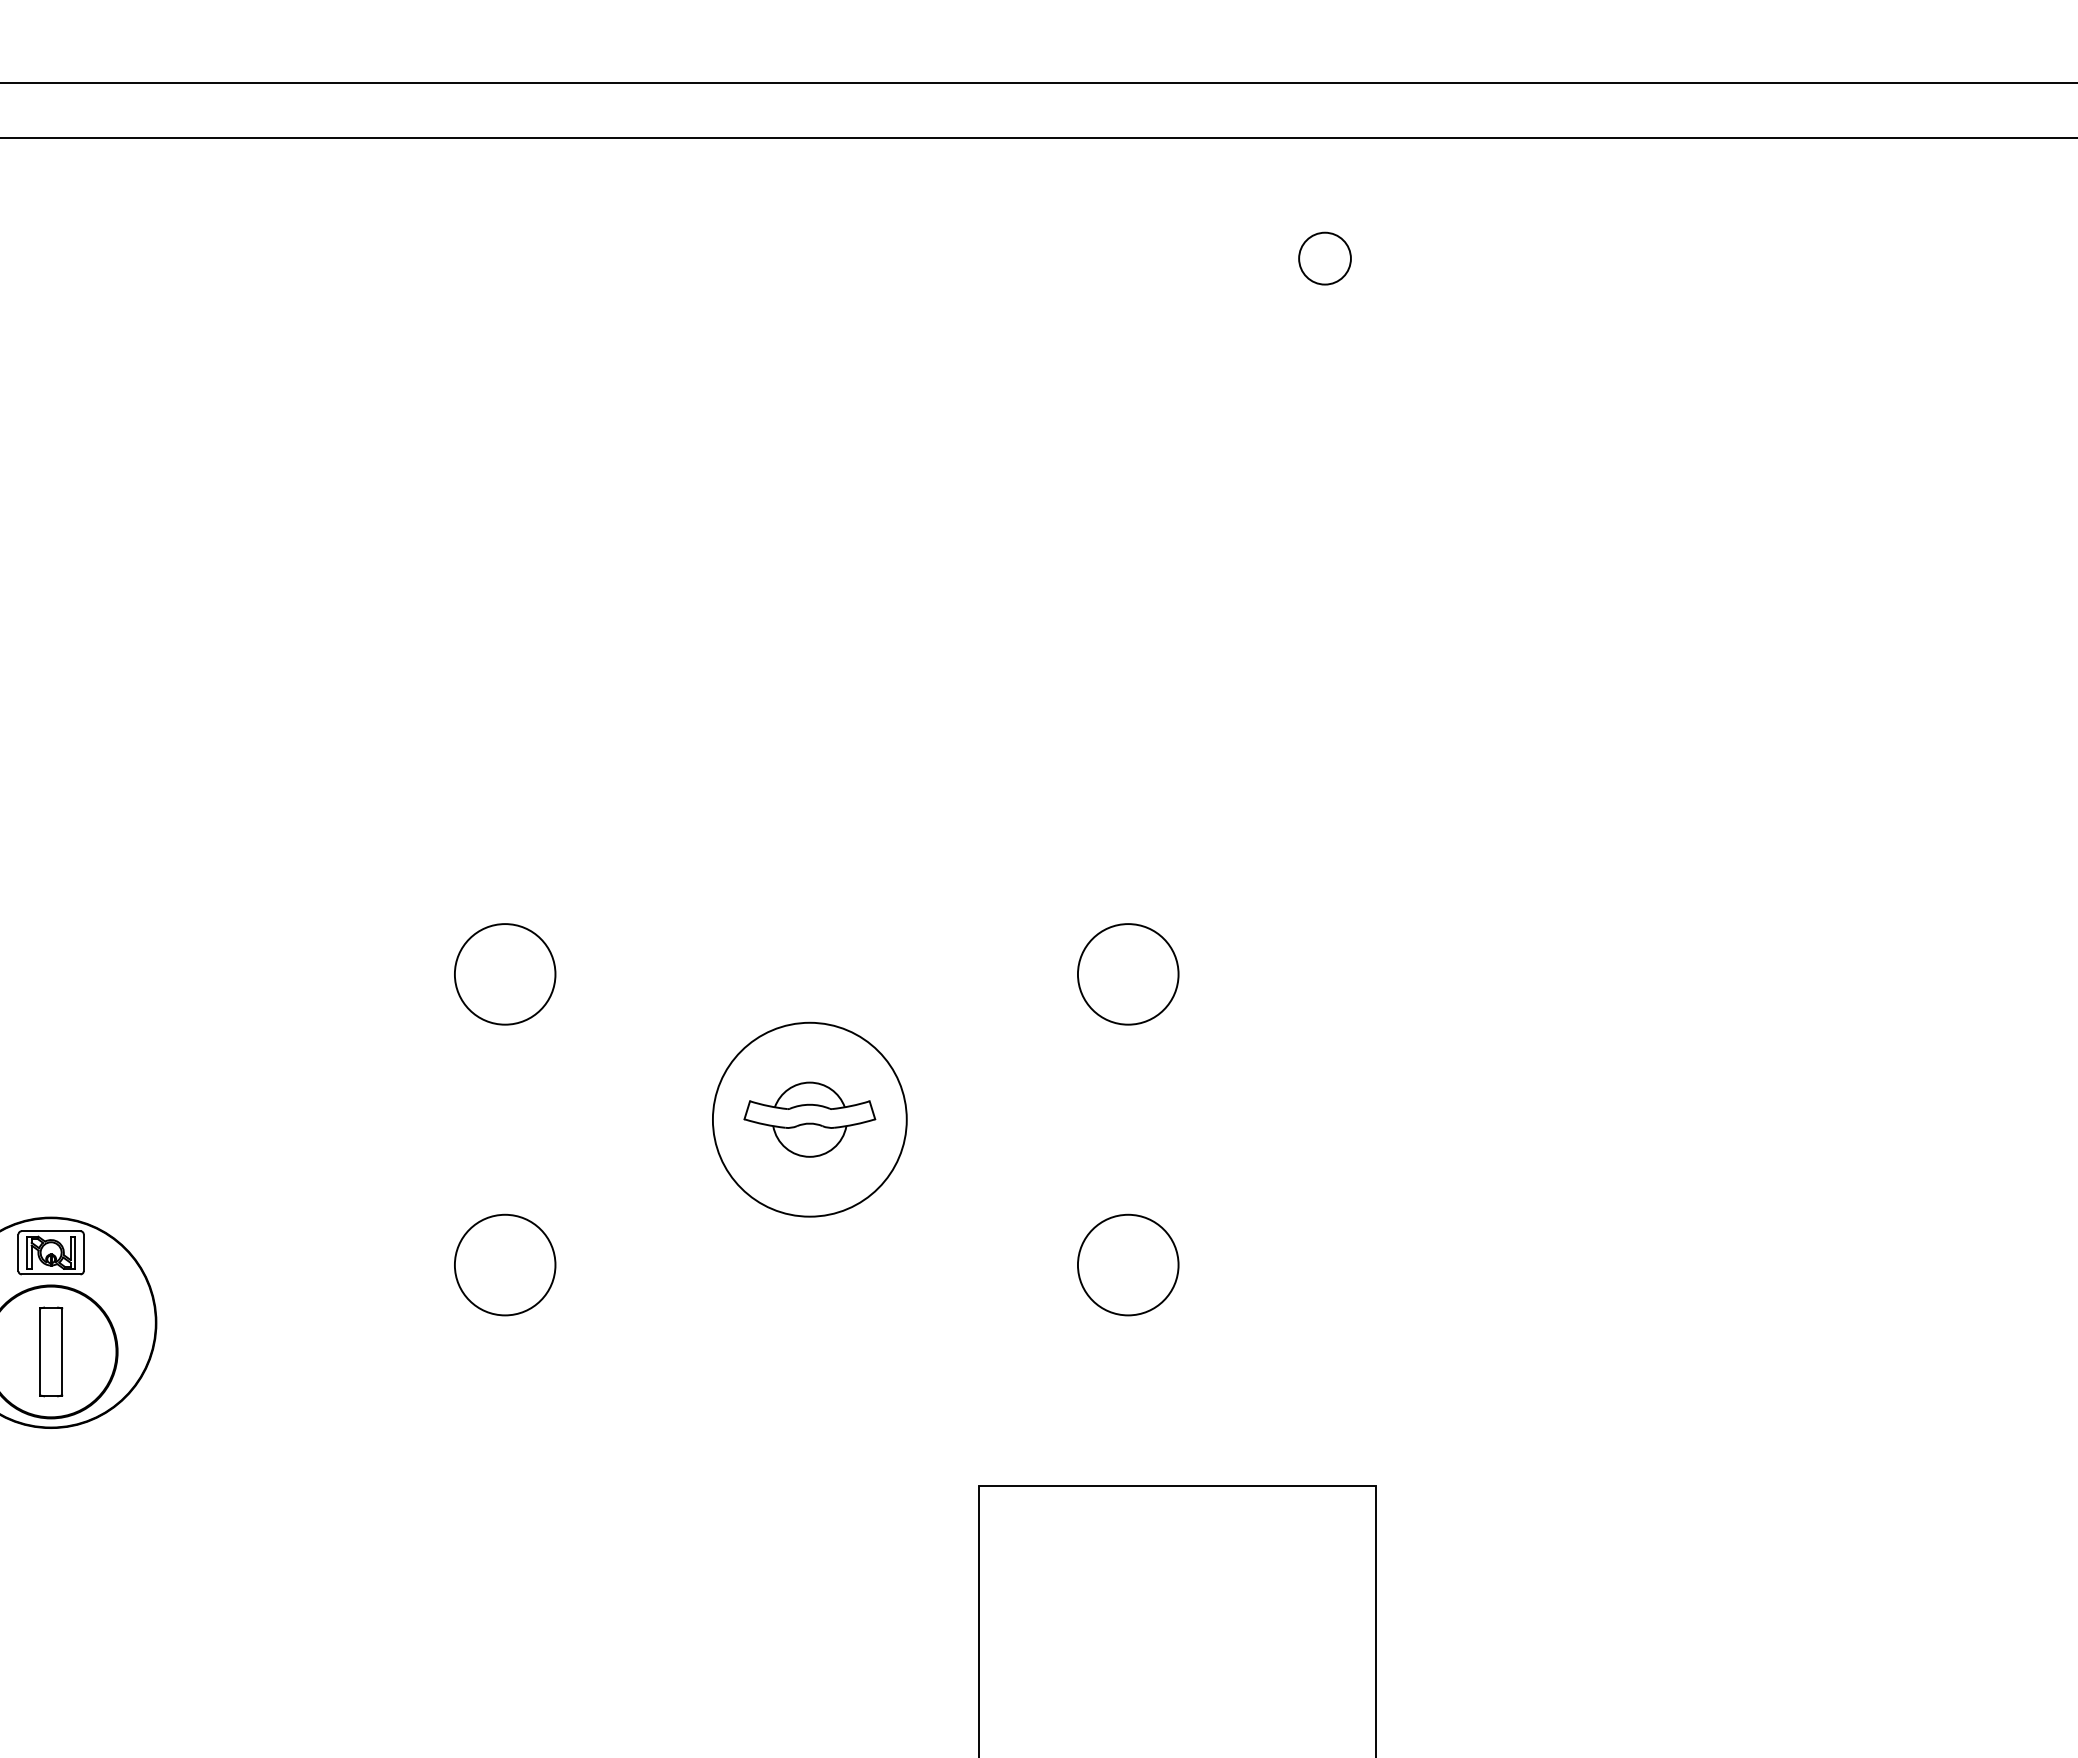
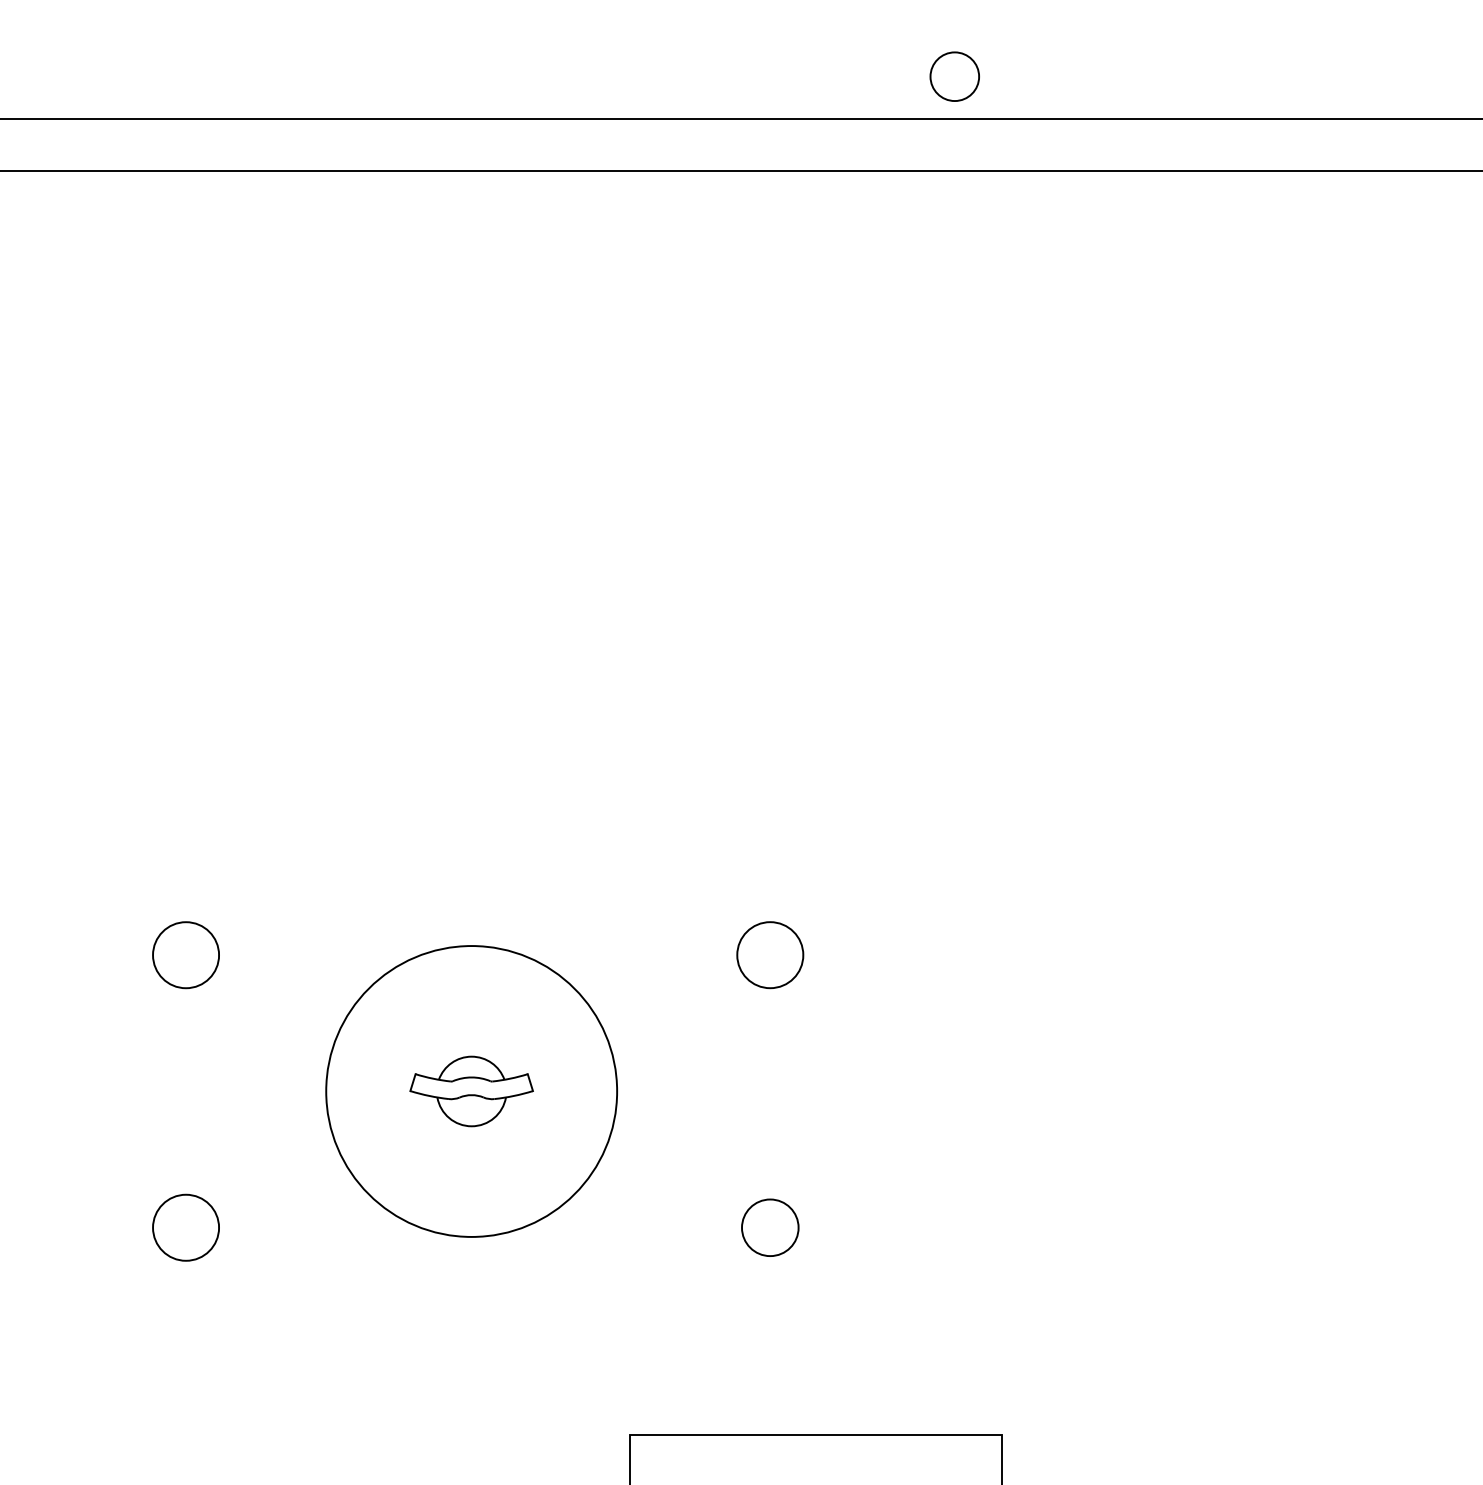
circle: (1324, 258) -> (954, 76), moved
circle: (505, 974) -> (186, 955), size x0.7
circle: (1127, 974) -> (769, 955), size x0.7
circle: (809, 1119) -> (471, 1091), size x1.6
circle: (505, 1264) -> (186, 1227), size x0.7
circle: (1127, 1264) -> (769, 1227), size x0.6

